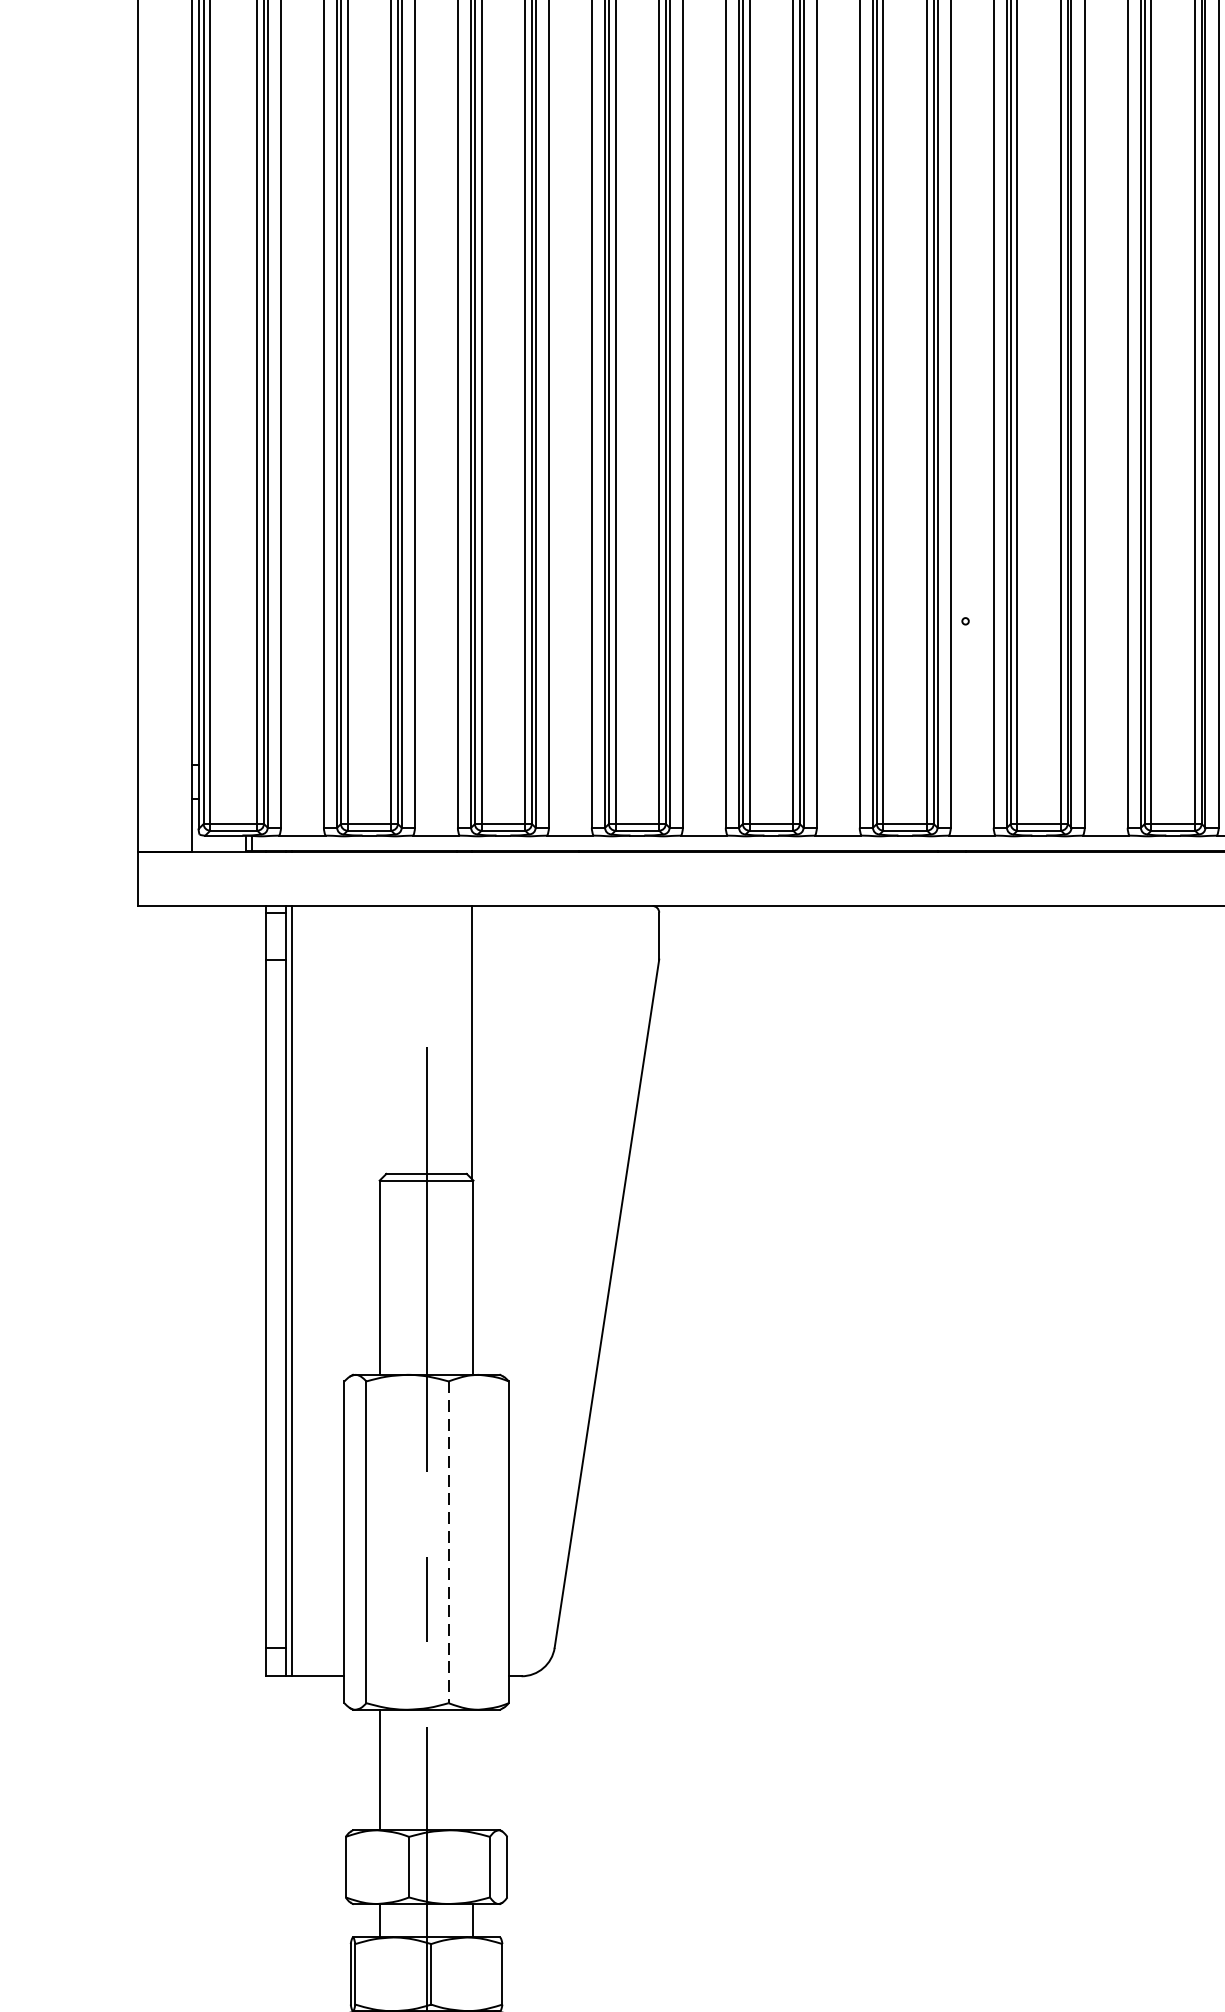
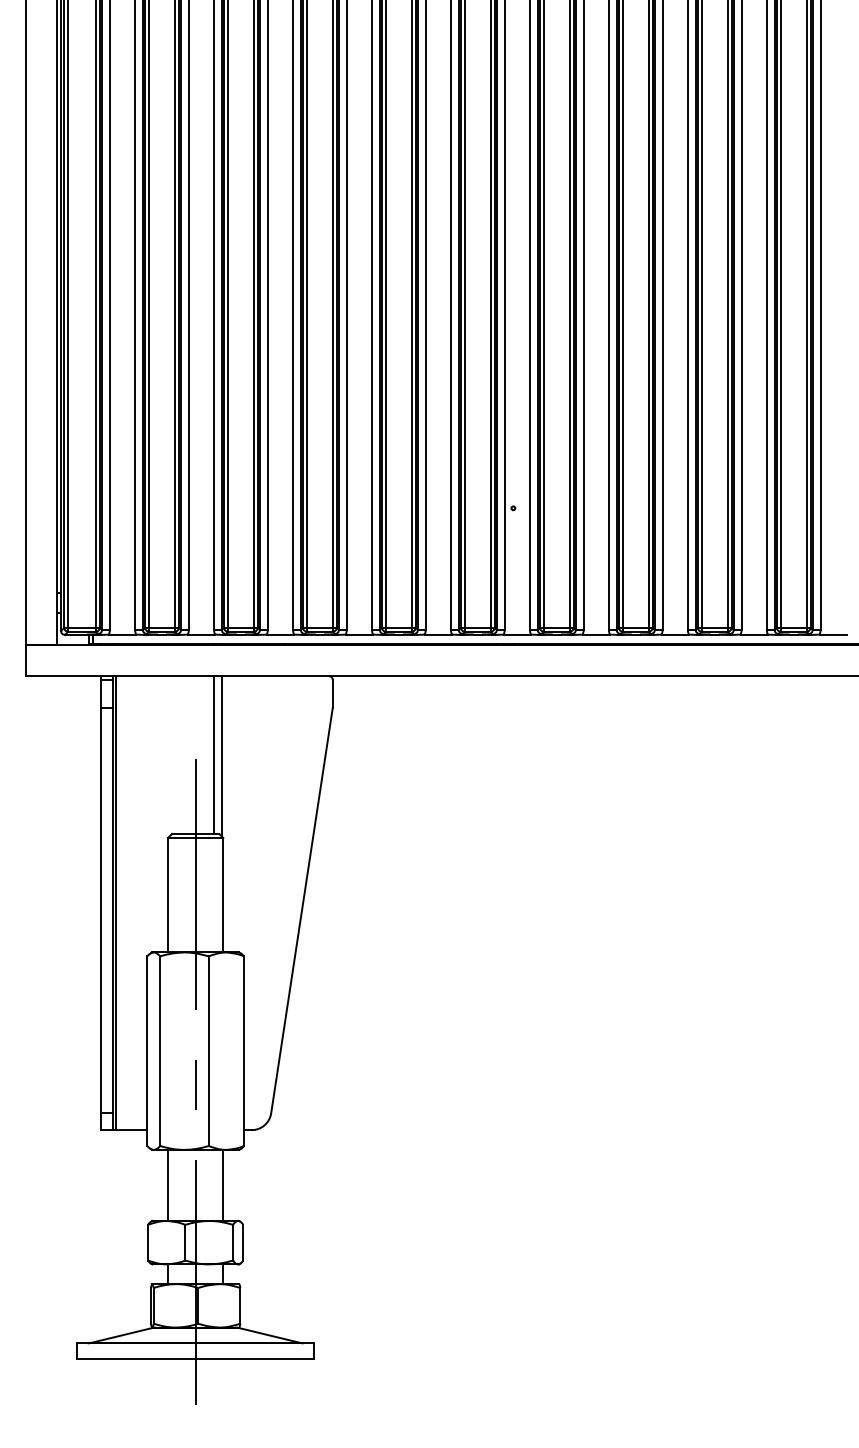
line: (456, 1040) -> (213, 755), added
line: (448, 1542) -> (208, 1051), dashed -> solid
line: (473, 1768) -> (223, 1184), added

